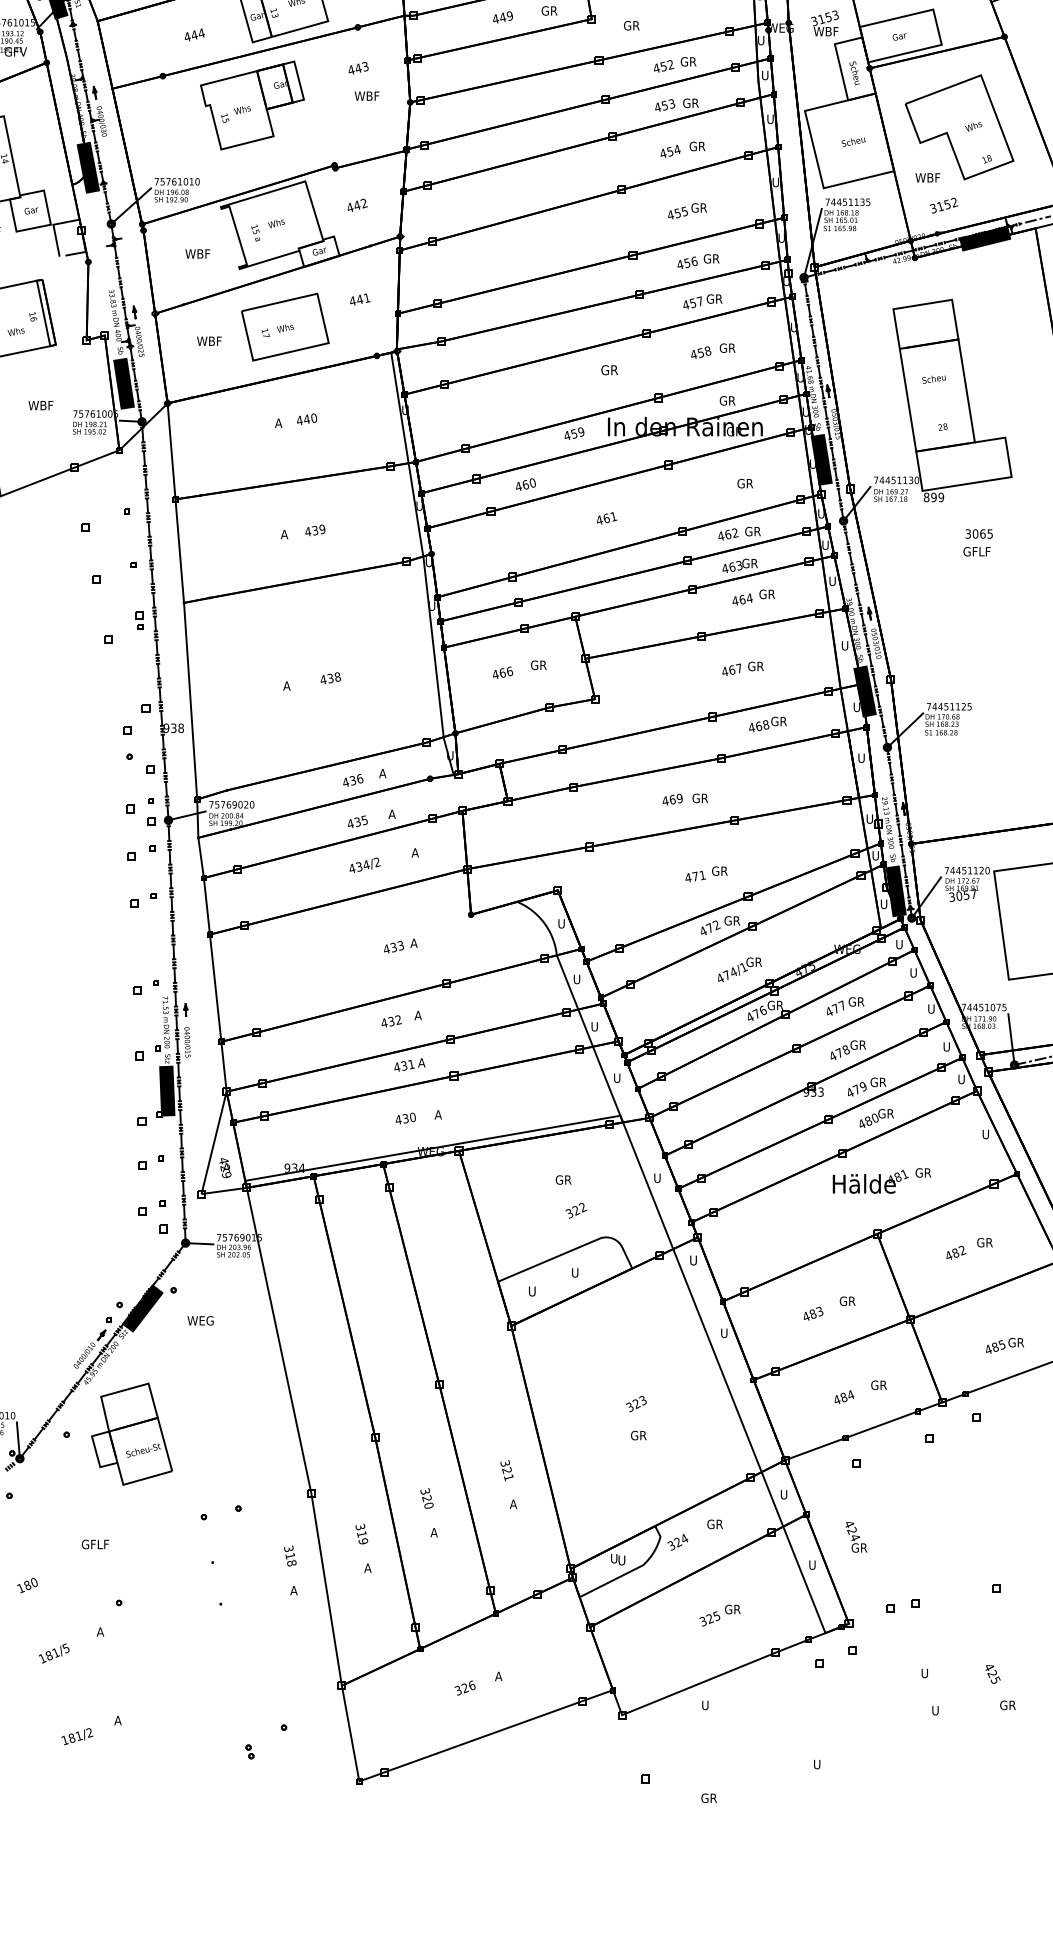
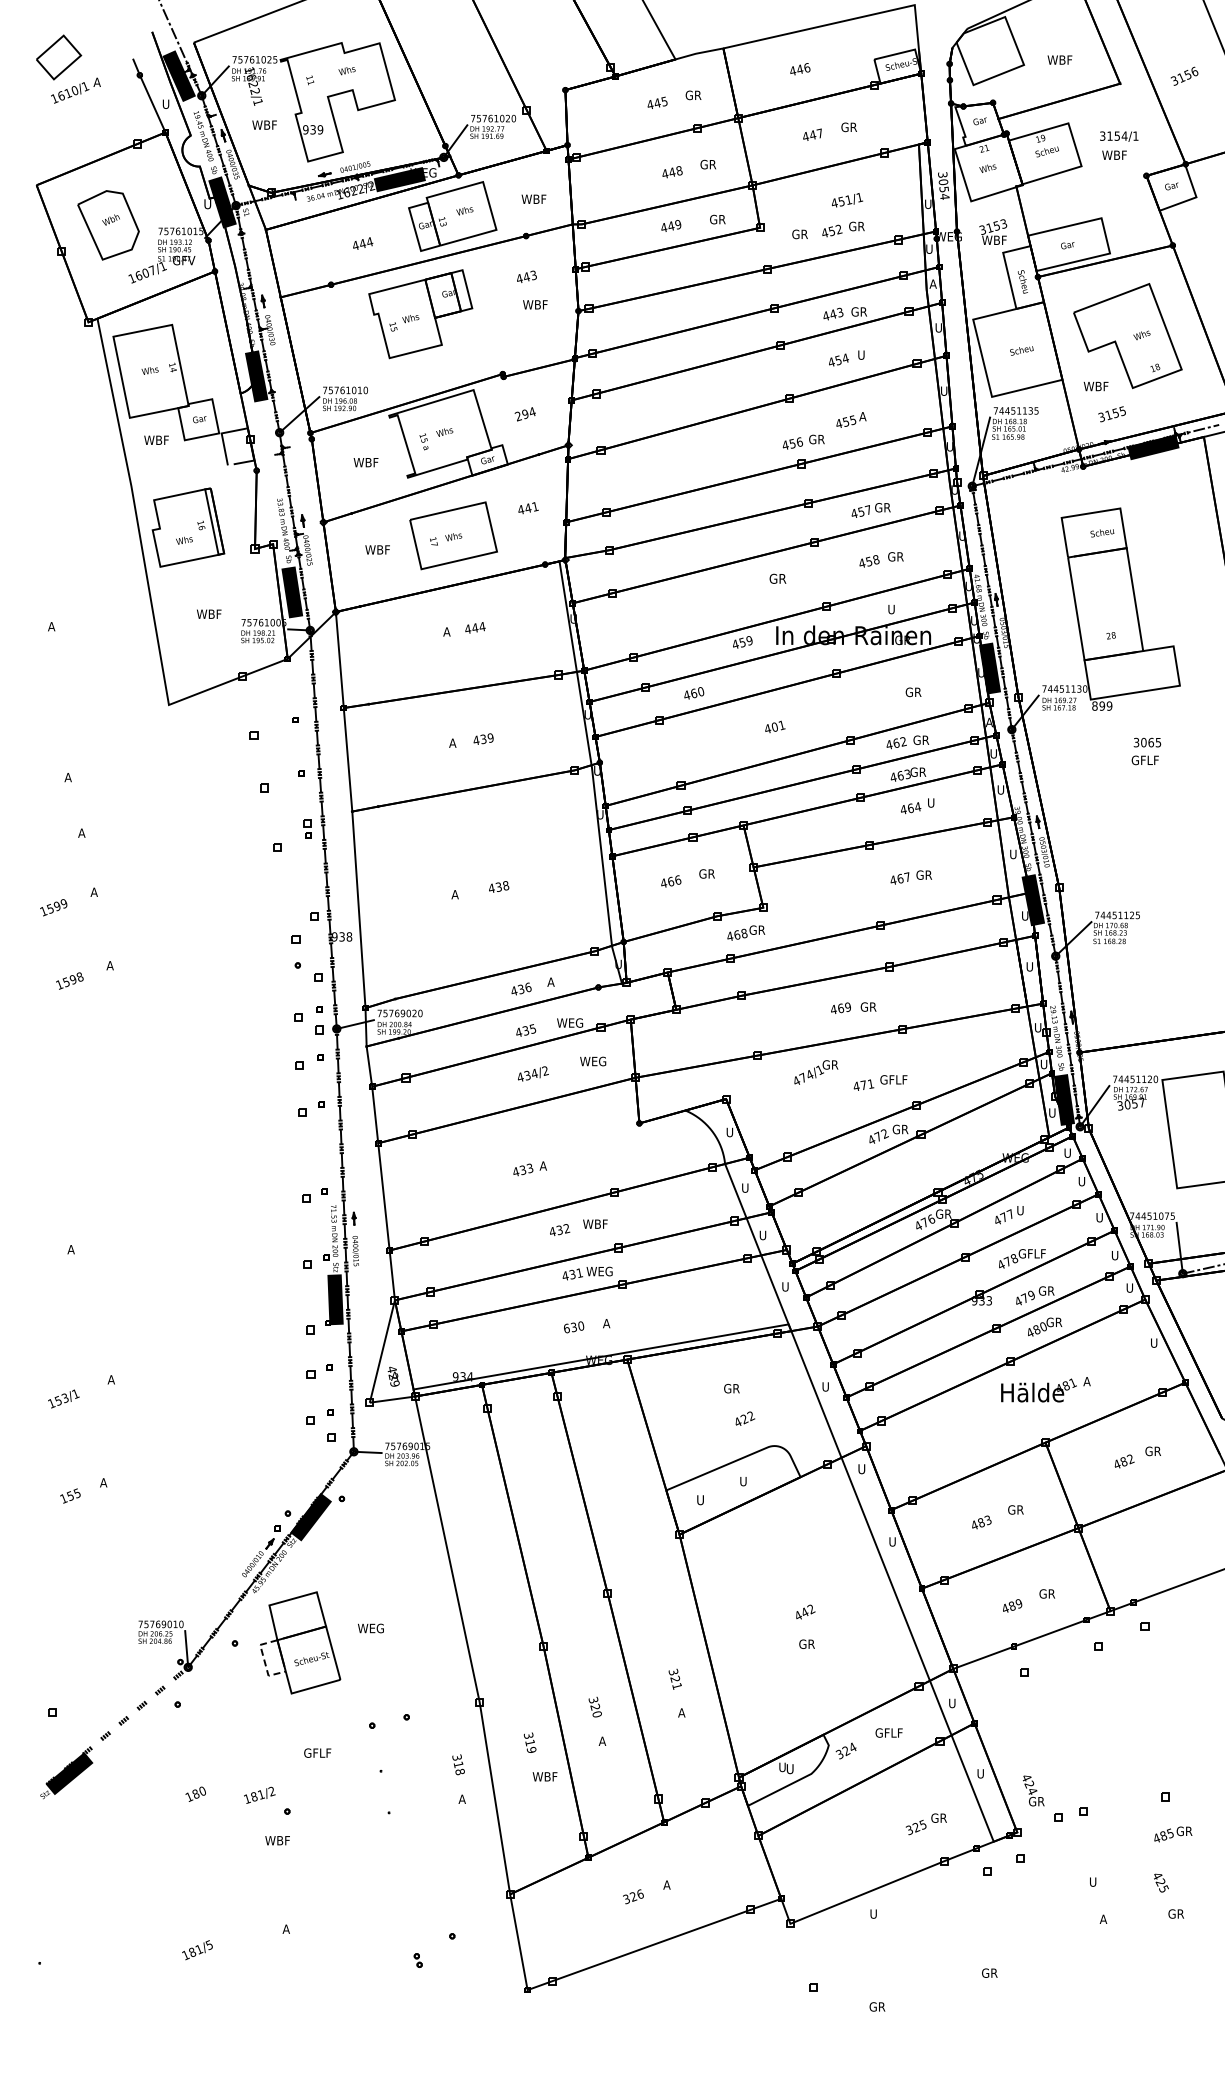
text: (675, 64) -> (843, 229), moved
text: (764, 74) -> (932, 283), U -> A
text: (664, 105) -> (832, 314), 453 -> 443
text: (697, 145) -> (865, 354), GR -> U
text: (954, 201) -> (1122, 410), 3152 -> 3155
text: (357, 205) -> (525, 414), 442 -> 294
text: (699, 207) -> (867, 416), GR -> A
text: (698, 260) -> (803, 441), moved
text: (934, 379) -> (1102, 533), moved
text: (727, 400) -> (895, 609), GR -> U
text: (314, 417) -> (482, 626), 440 -> 444
text: (821, 513) -> (989, 722), U -> A
text: (606, 517) -> (774, 726), 461 -> 401
text: (767, 593) -> (935, 802), GR -> U
text: (768, 723) -> (746, 932), moved
text: (401, 813) -> (569, 1022), A -> WEG
text: (425, 852) -> (593, 1061), A -> WEG
text: (730, 870) -> (898, 1079), GR -> GFLF
text: (400, 945) -> (529, 1168), moved
text: (740, 969) -> (816, 1072), moved
text: (856, 1001) -> (1024, 1210), GR -> U
text: (426, 1014) -> (594, 1223), A -> WBF
text: (869, 1044) -> (1037, 1253), GR -> GFLF
text: (431, 1062) -> (599, 1271), A -> WEG
text: (398, 1119) -> (566, 1328), 430 -> 630
text: (923, 1172) -> (1091, 1381), GR -> A
text: (569, 1213) -> (737, 1422), 322 -> 422
text: (200, 1320) -> (370, 1628), moved
text: (1005, 1345) -> (1173, 1834), moved
text: (850, 1394) -> (1018, 1603), 484 -> 489
text: (636, 1403) -> (804, 1612), 323 -> 442
line: (96, 1451) -> (264, 1660), solid -> dashed
text: (726, 1523) -> (894, 1732), GR -> GFLF
text: (856, 1536) -> (1033, 1790), moved
text: (95, 1543) -> (317, 1752), moved
text: (376, 1567) -> (544, 1776), A -> WBF
text: (719, 1615) -> (925, 1824), moved
text: (109, 1631) -> (277, 1840), A -> WBF
text: (54, 1653) -> (197, 1950), moved
text: (935, 1710) -> (1103, 1919), U -> A
text: (77, 1735) -> (259, 1794), moved
text: (821, 1763) -> (989, 1972), U -> GR

